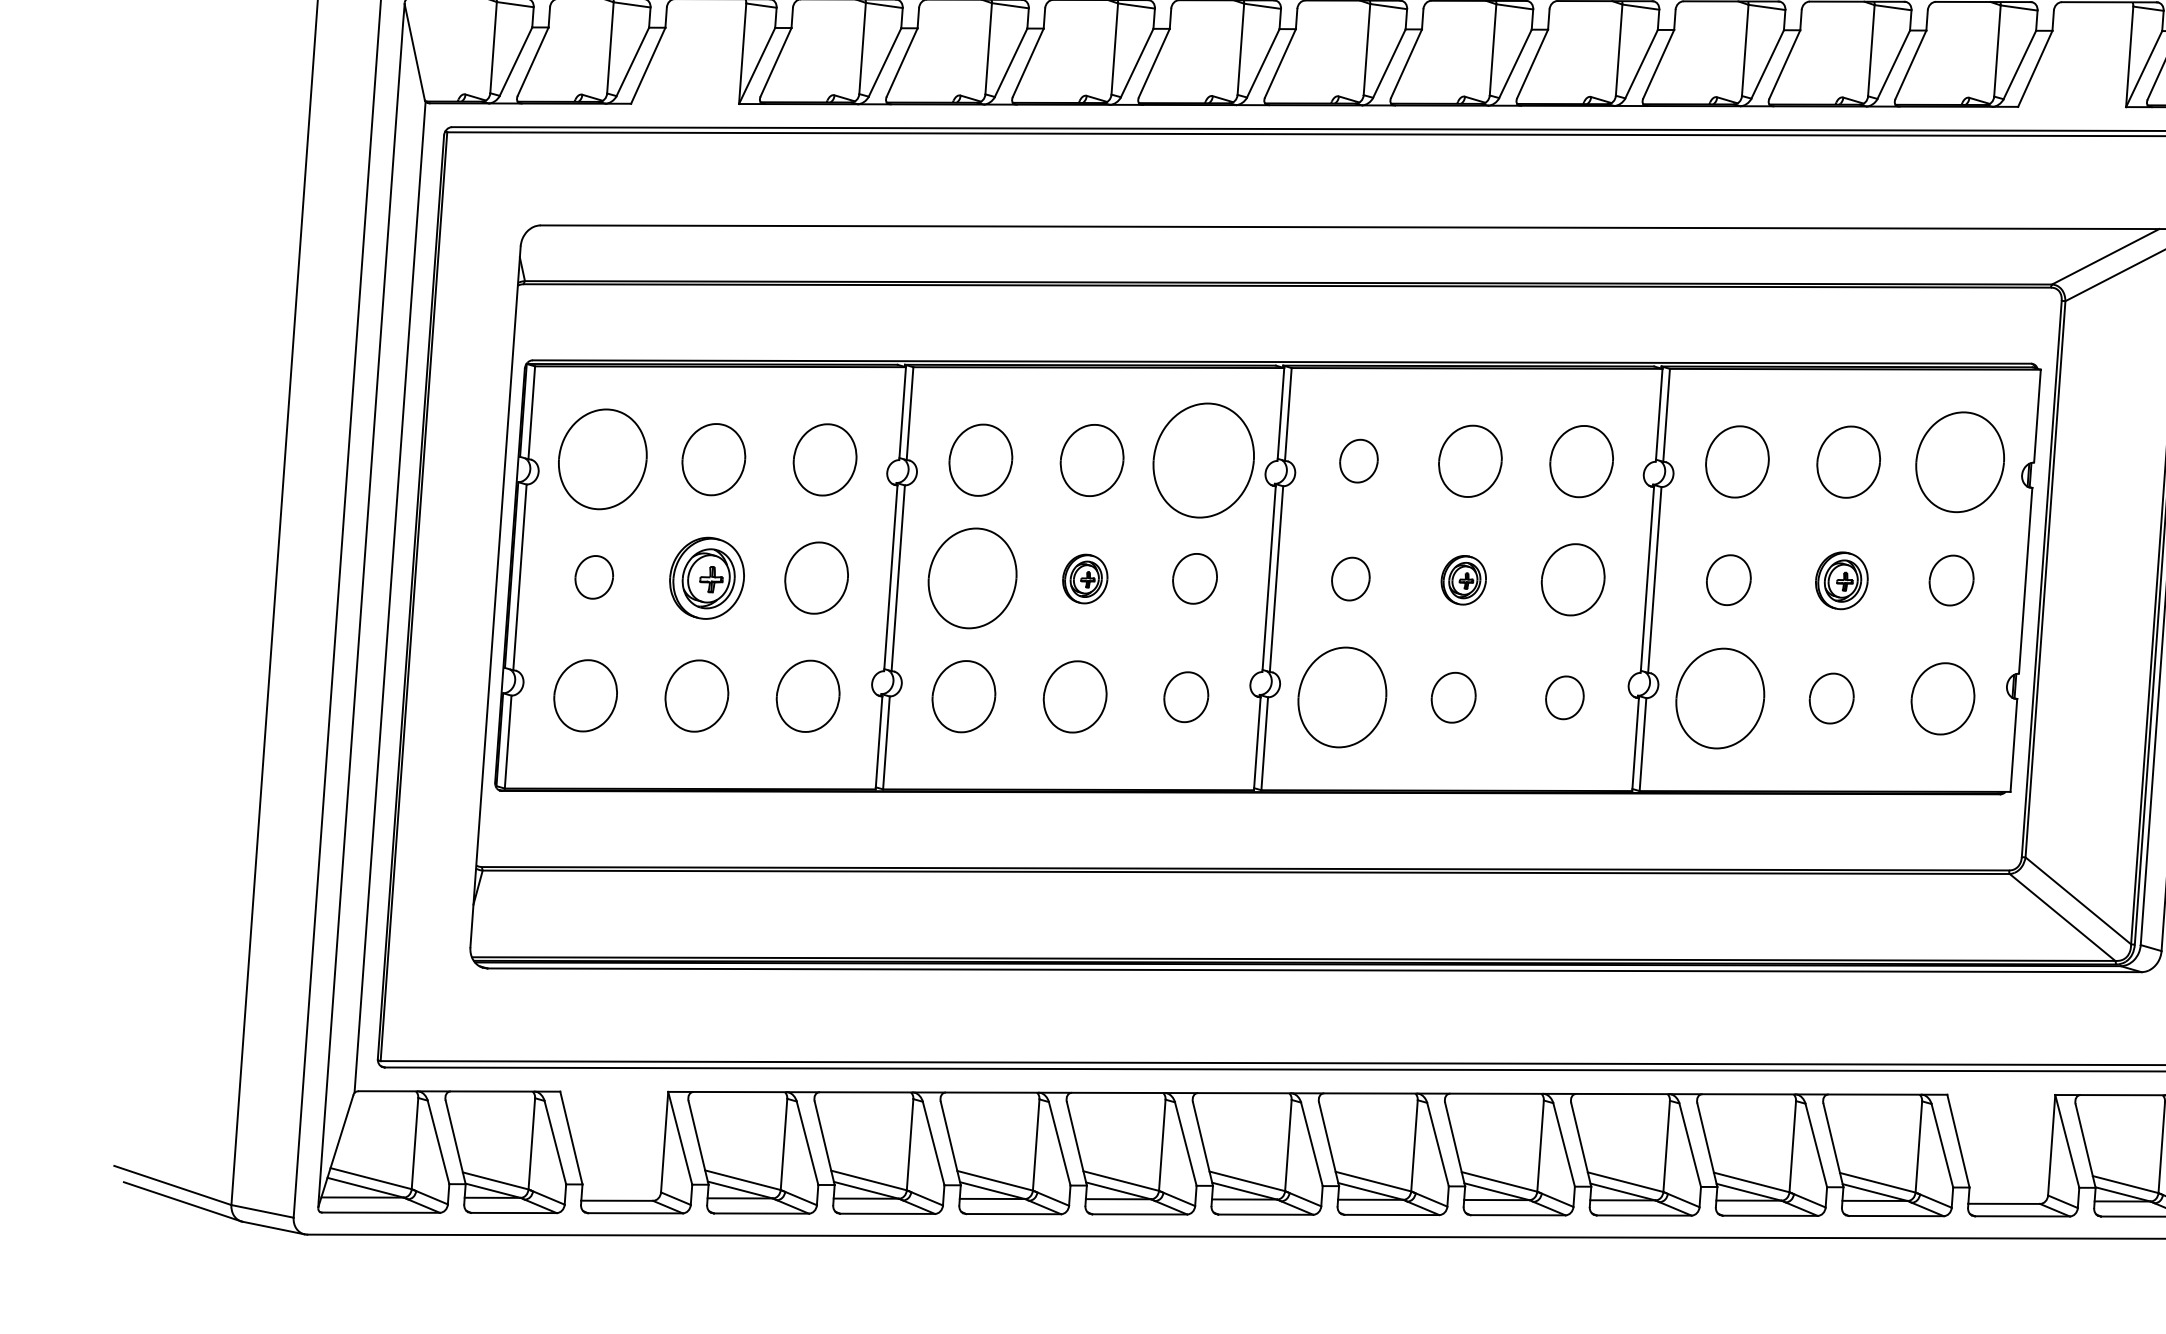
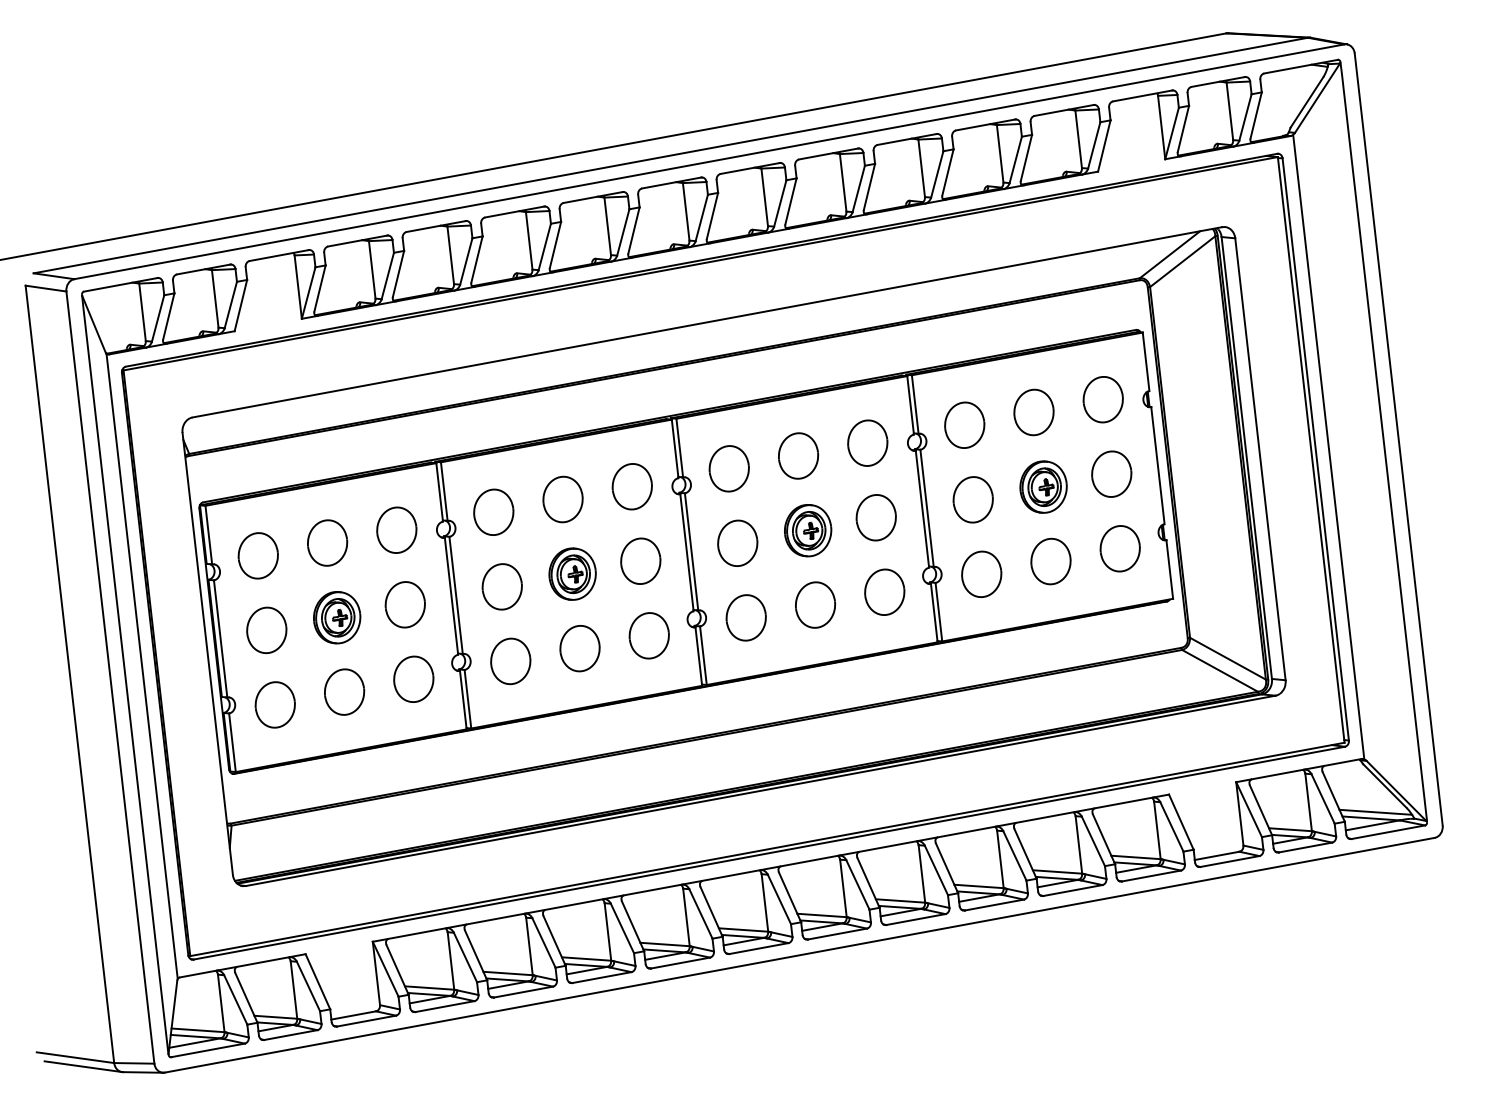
part: (601, 458) -> (257, 555), size x0.71
part: (1202, 460) -> (631, 486), size x0.62
part: (1358, 460) -> (728, 468), size x1.67
part: (1958, 461) -> (1102, 399), size x0.71
part: (593, 576) -> (266, 629), size x1.67
part: (971, 577) -> (501, 586), size x0.71
part: (1194, 577) -> (640, 560), size x1.43
part: (1350, 577) -> (737, 542), size x1.67
part: (1085, 578) -> (572, 573), size x1.67
part: (1464, 579) -> (808, 530), size x1.67
part: (1727, 579) -> (972, 499), size x1.43
part: (1841, 579) -> (1043, 486), size x1.43
part: (1951, 579) -> (1111, 473), size x1.43
part: (1185, 696) -> (648, 635), size x1.43
part: (1341, 696) -> (745, 617), size x0.71
part: (1453, 696) -> (815, 604), size x1.43
part: (1564, 696) -> (884, 591), size x1.67
part: (1720, 696) -> (981, 573), size x0.71
part: (1831, 698) -> (1050, 561), size x1.43

